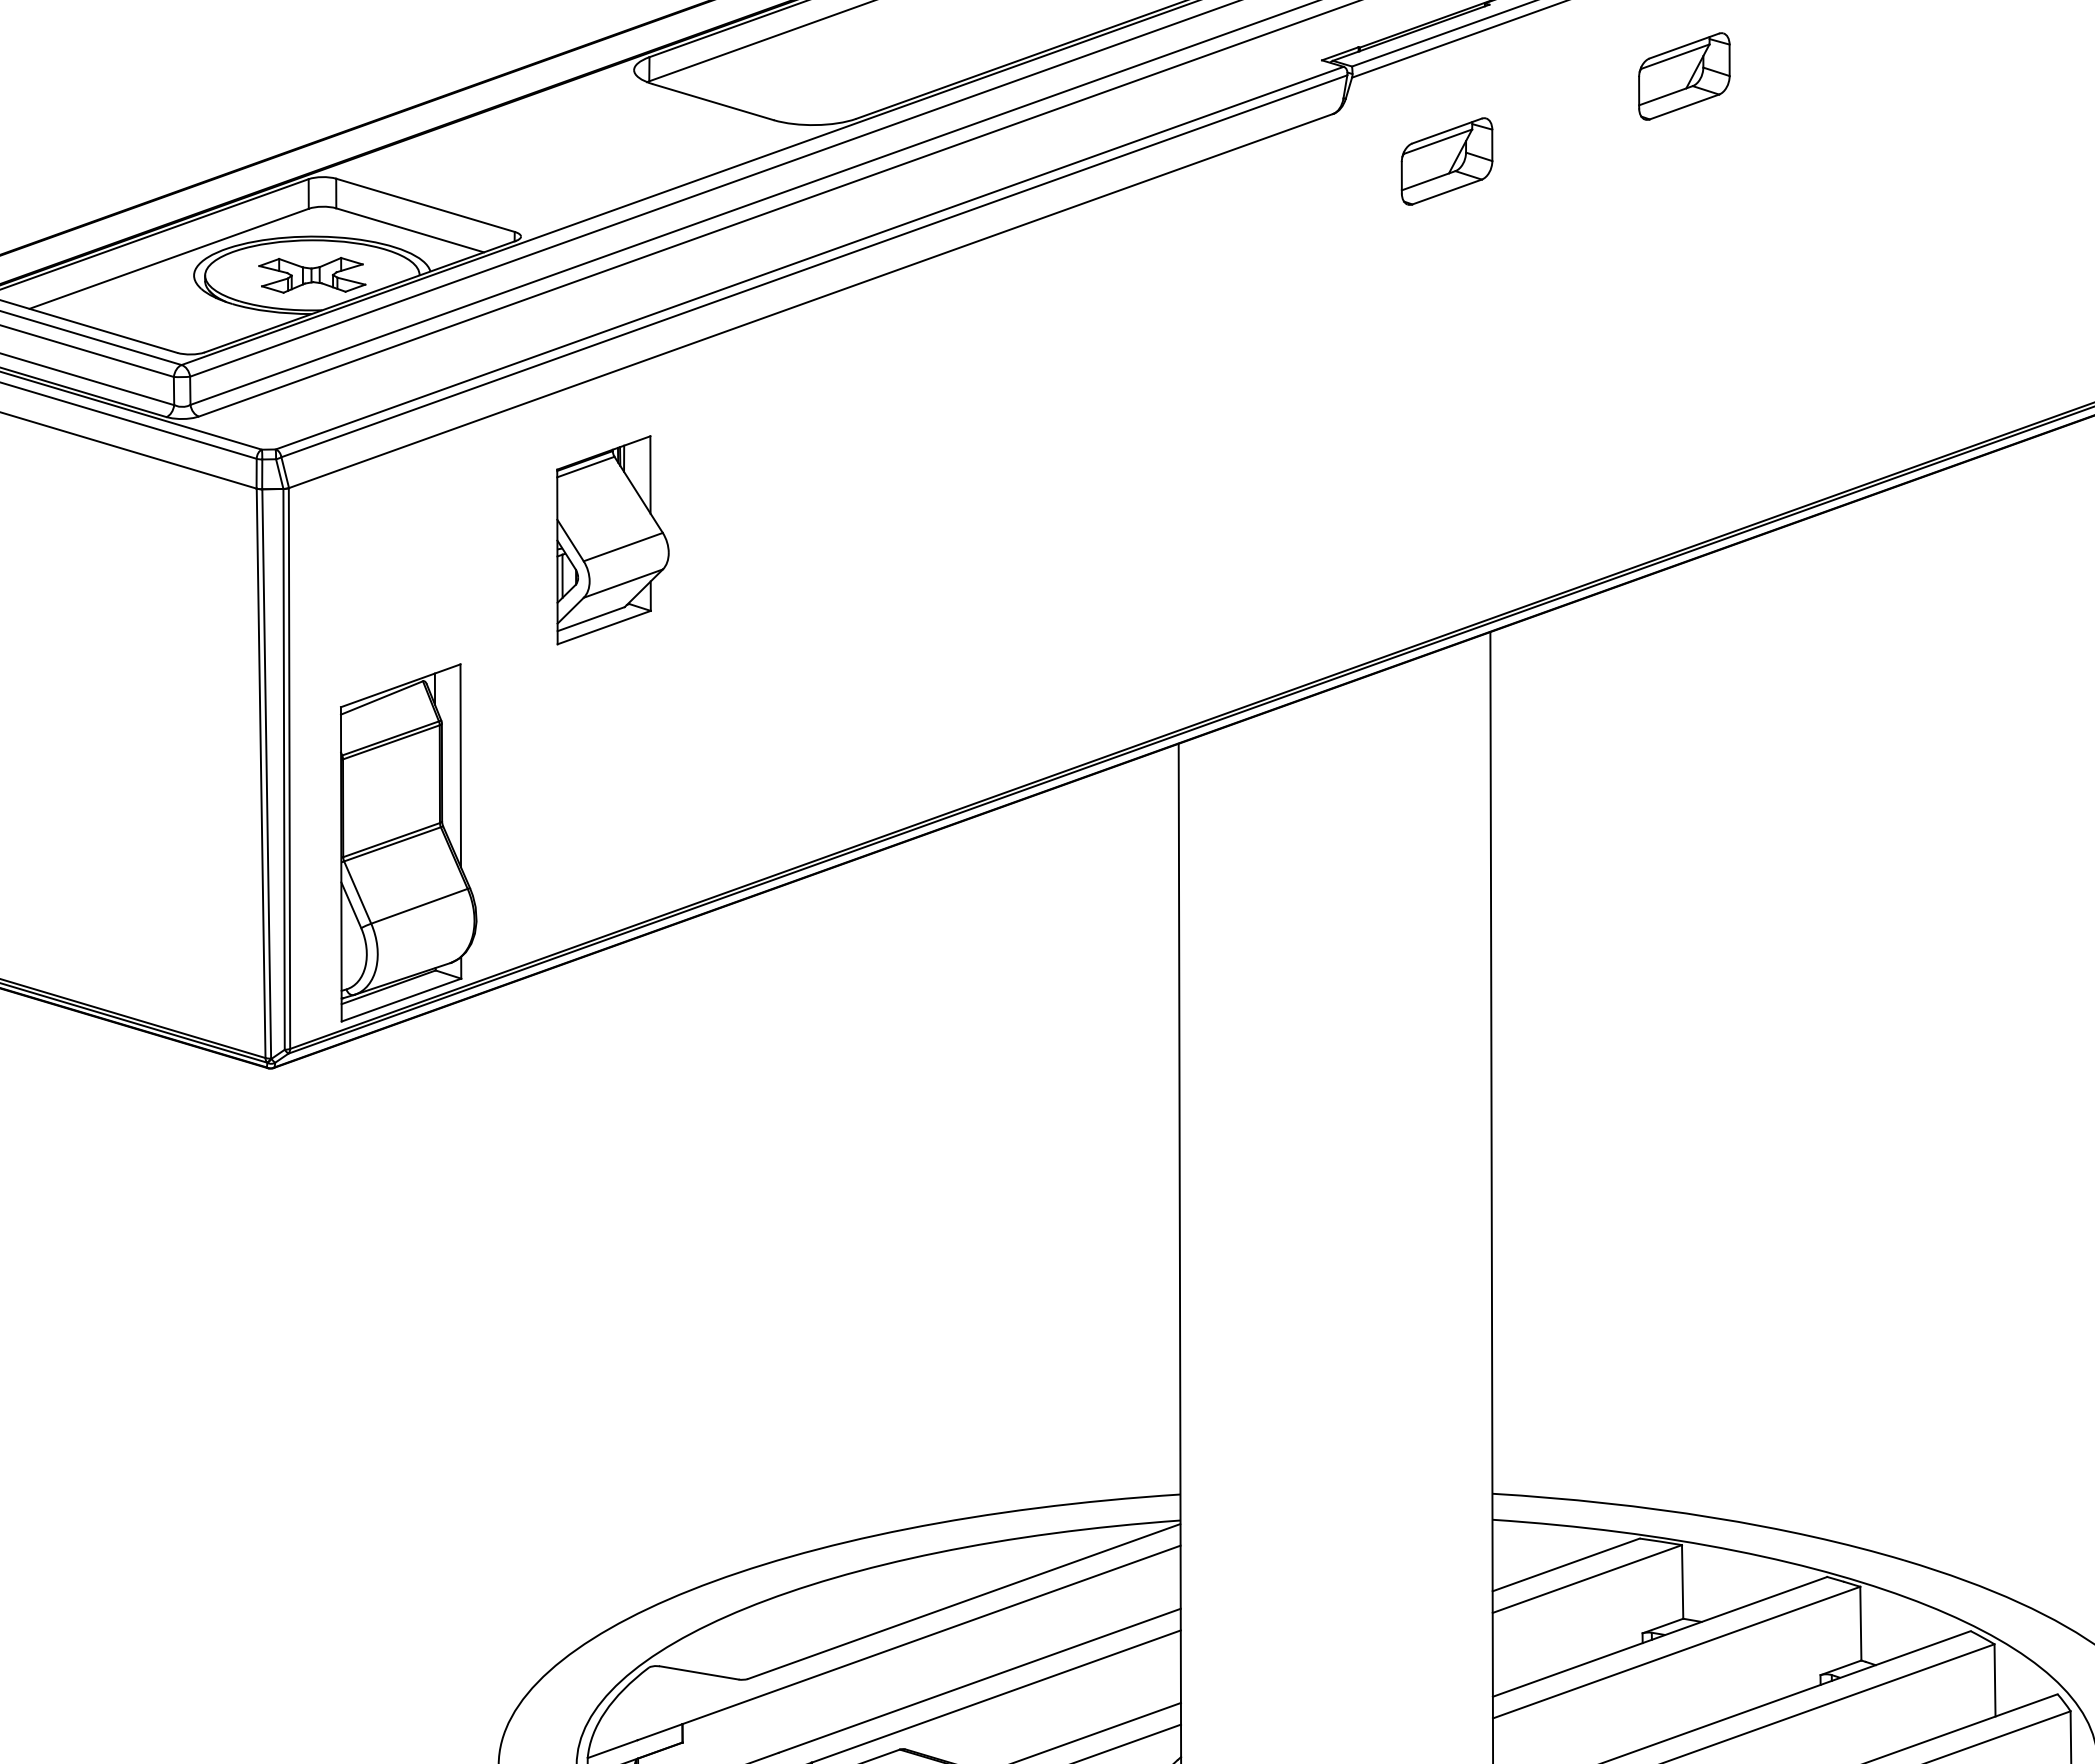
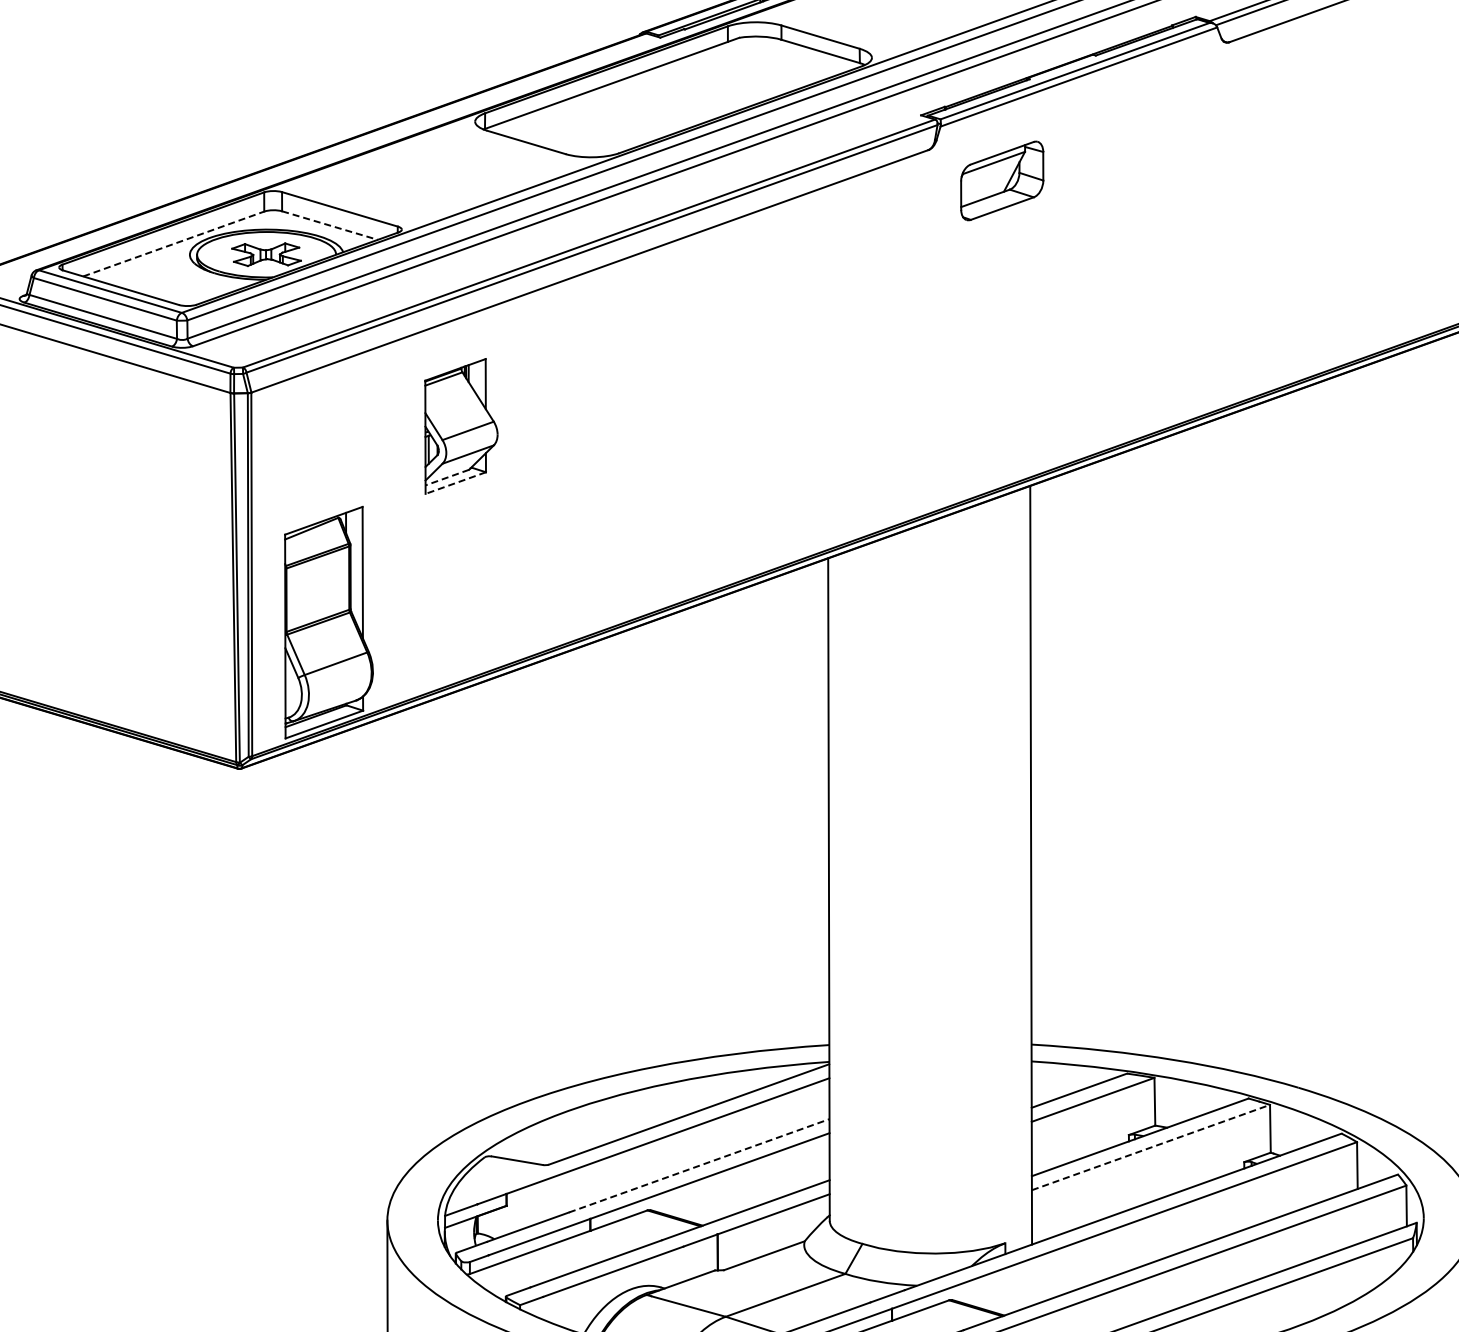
part: (1683, 75) -> (1155, 125), removed
part: (1446, 160) -> (1001, 180), size x1.4
line: (410, 230) -> (330, 225), solid -> dashed
line: (170, 258) -> (174, 243), solid -> dashed
line: (589, 618) -> (446, 477), solid -> dashed
line: (603, 628) -> (455, 483), solid -> dashed
line: (1677, 1652) -> (1151, 1147), solid -> dashed
line: (980, 1680) -> (699, 1165), solid -> dashed

